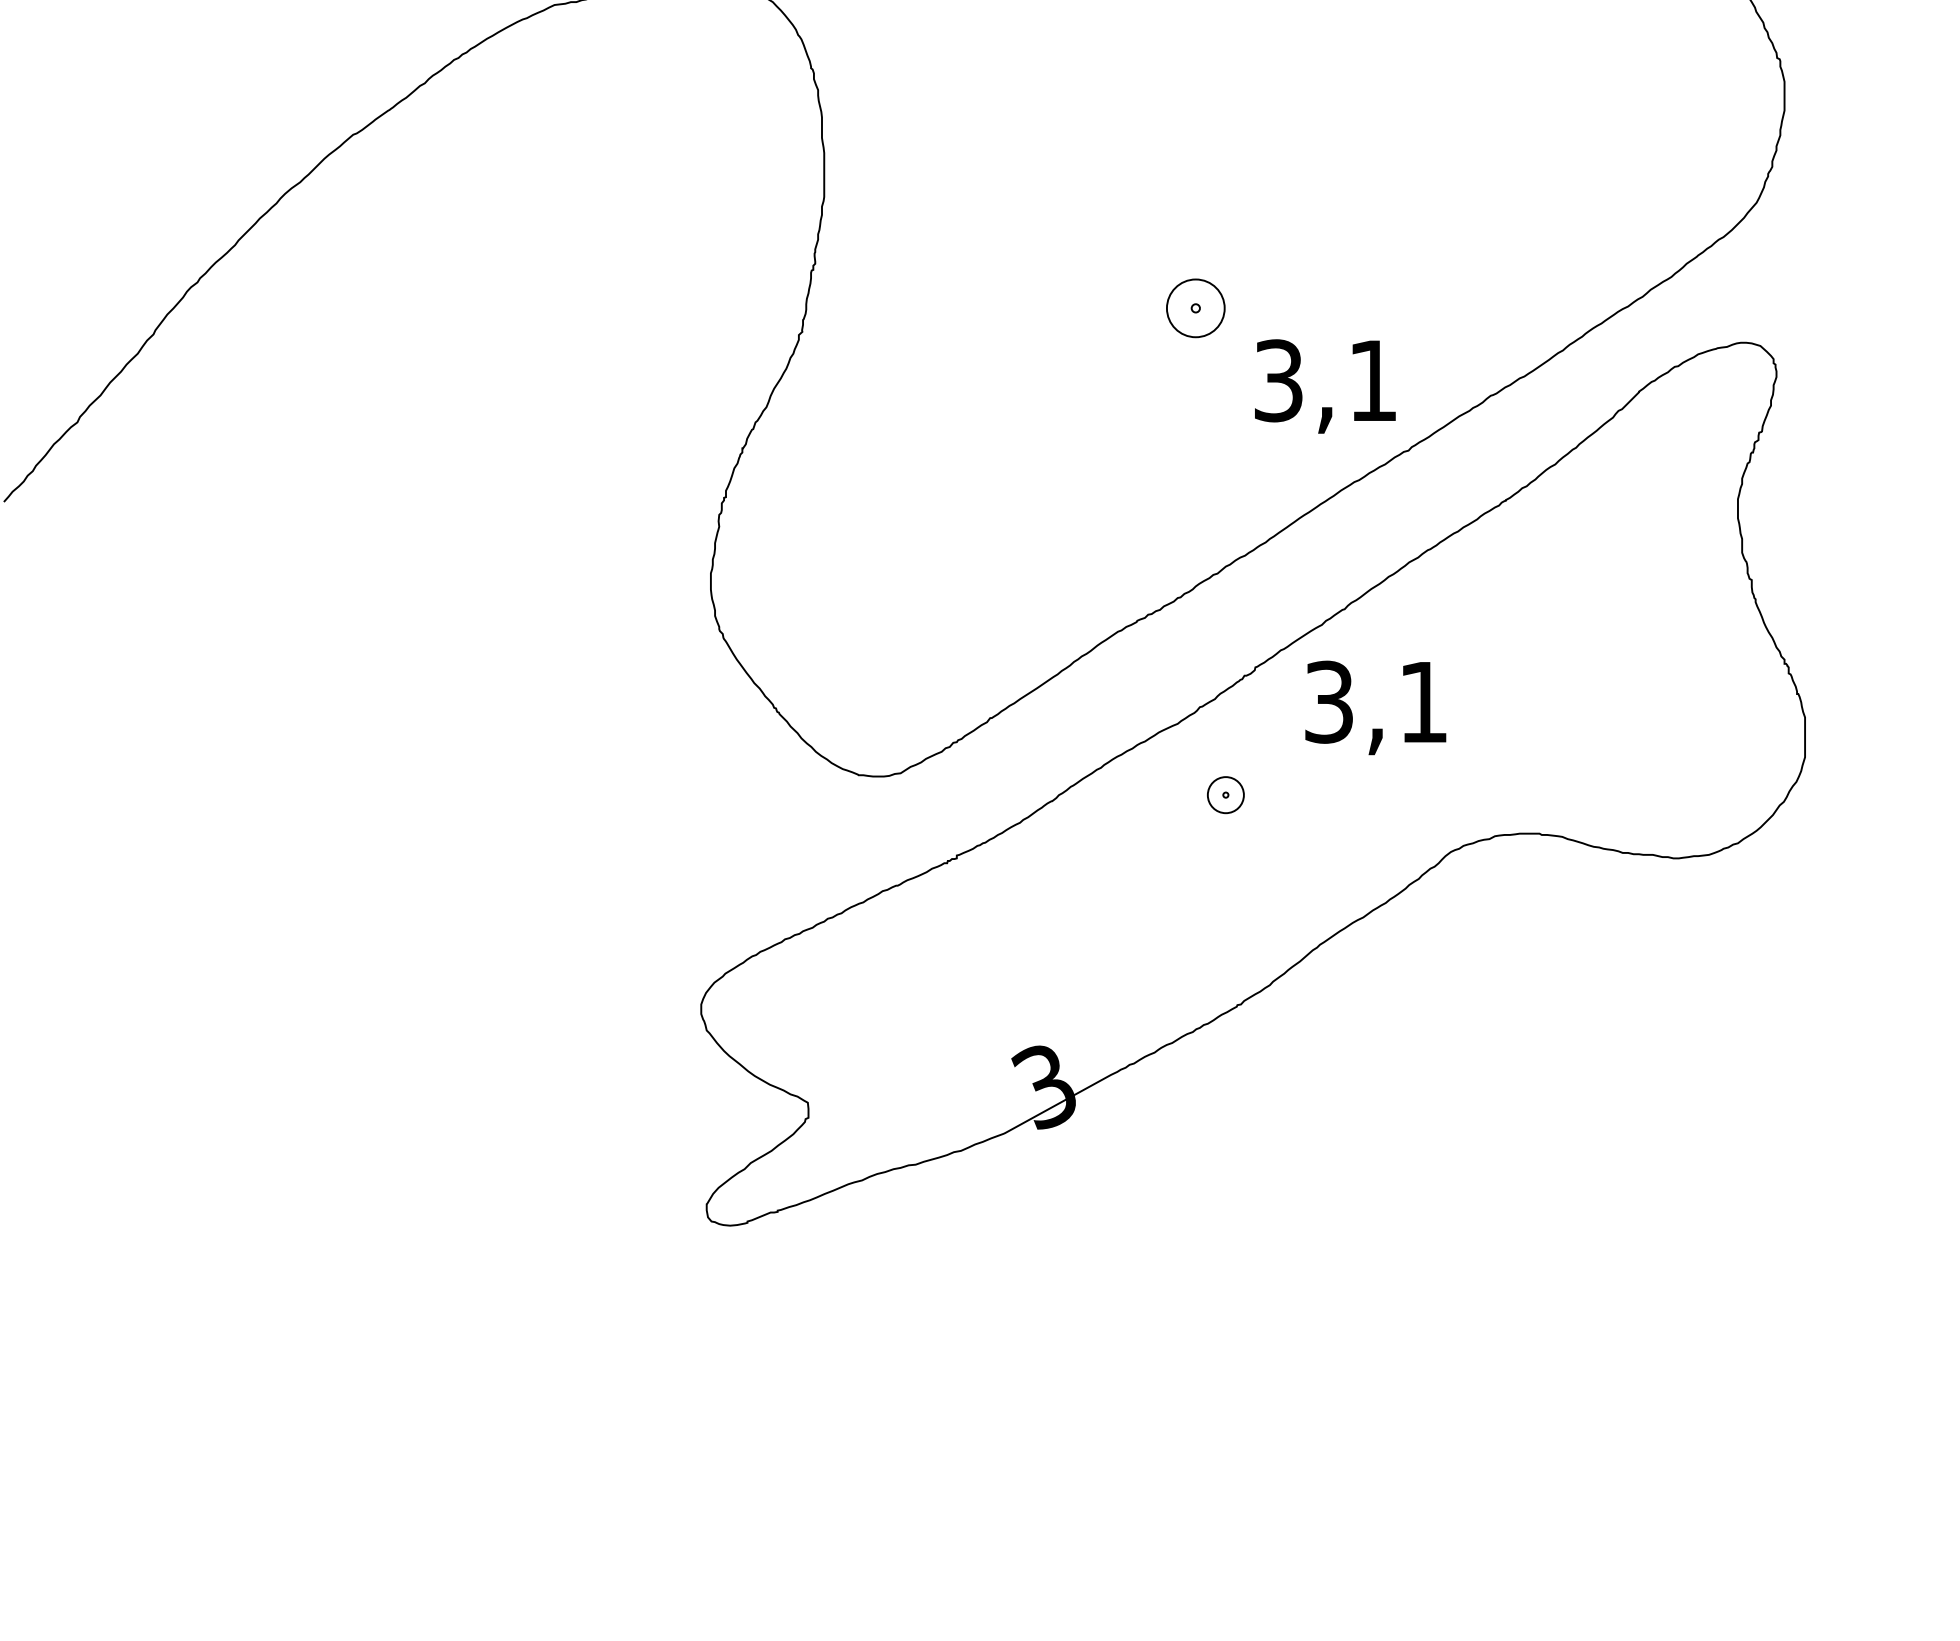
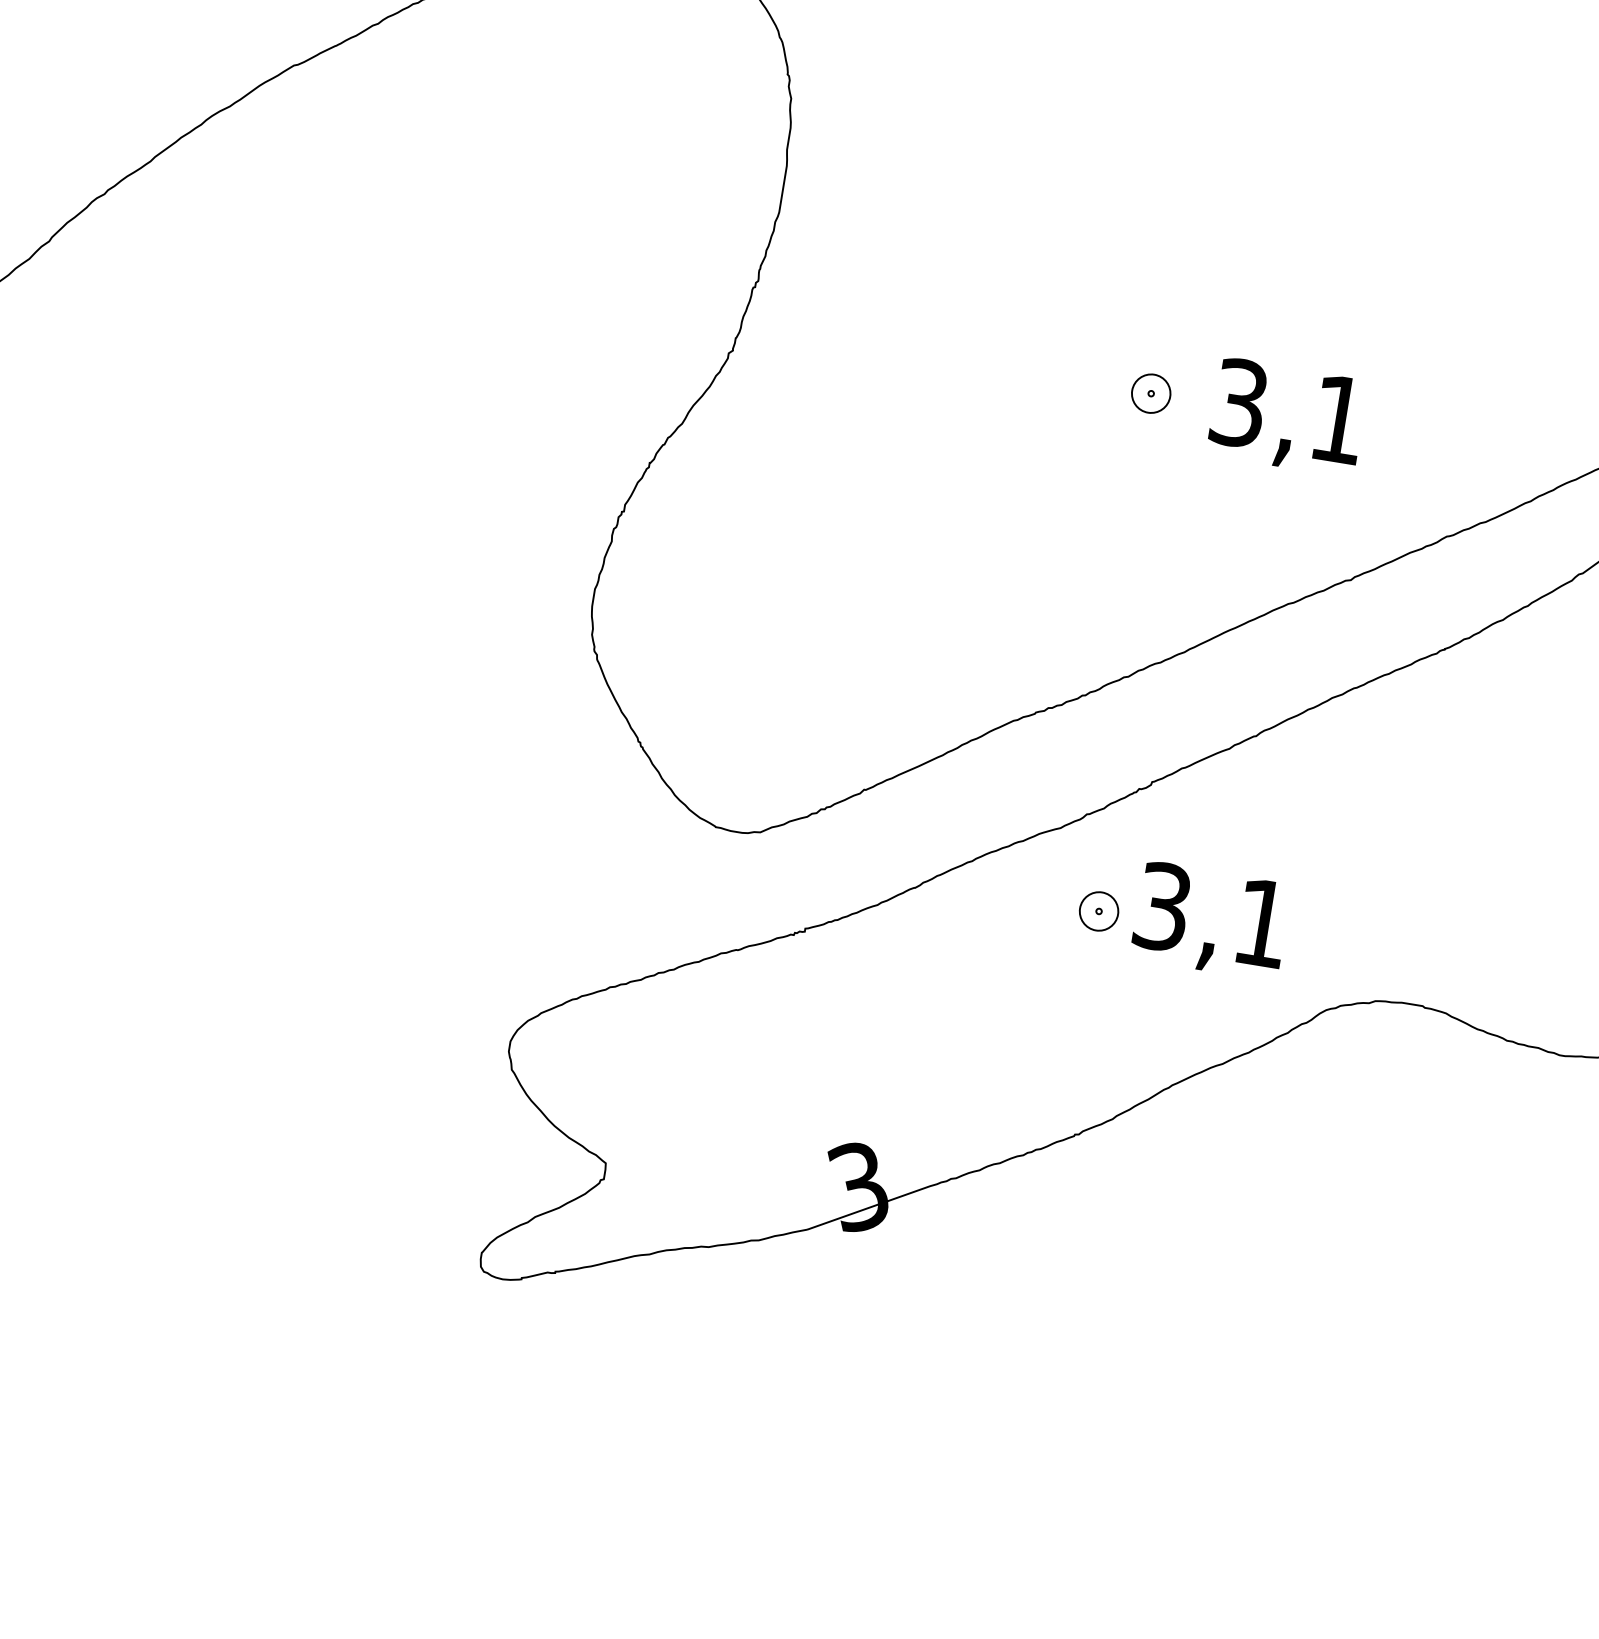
part: (1195, 308) -> (1150, 393), size x0.62
text: (1325, 386) -> (1287, 417), moved
text: (1375, 707) -> (1210, 920), moved

